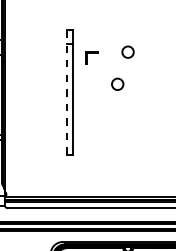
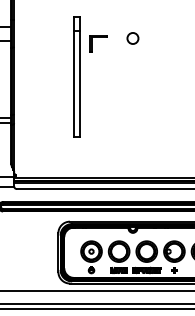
part: (92, 57) -> (98, 43), size x1.43
circle: (117, 84) -> (122, 69), removed
line: (67, 91) -> (74, 76), dashed -> solid

